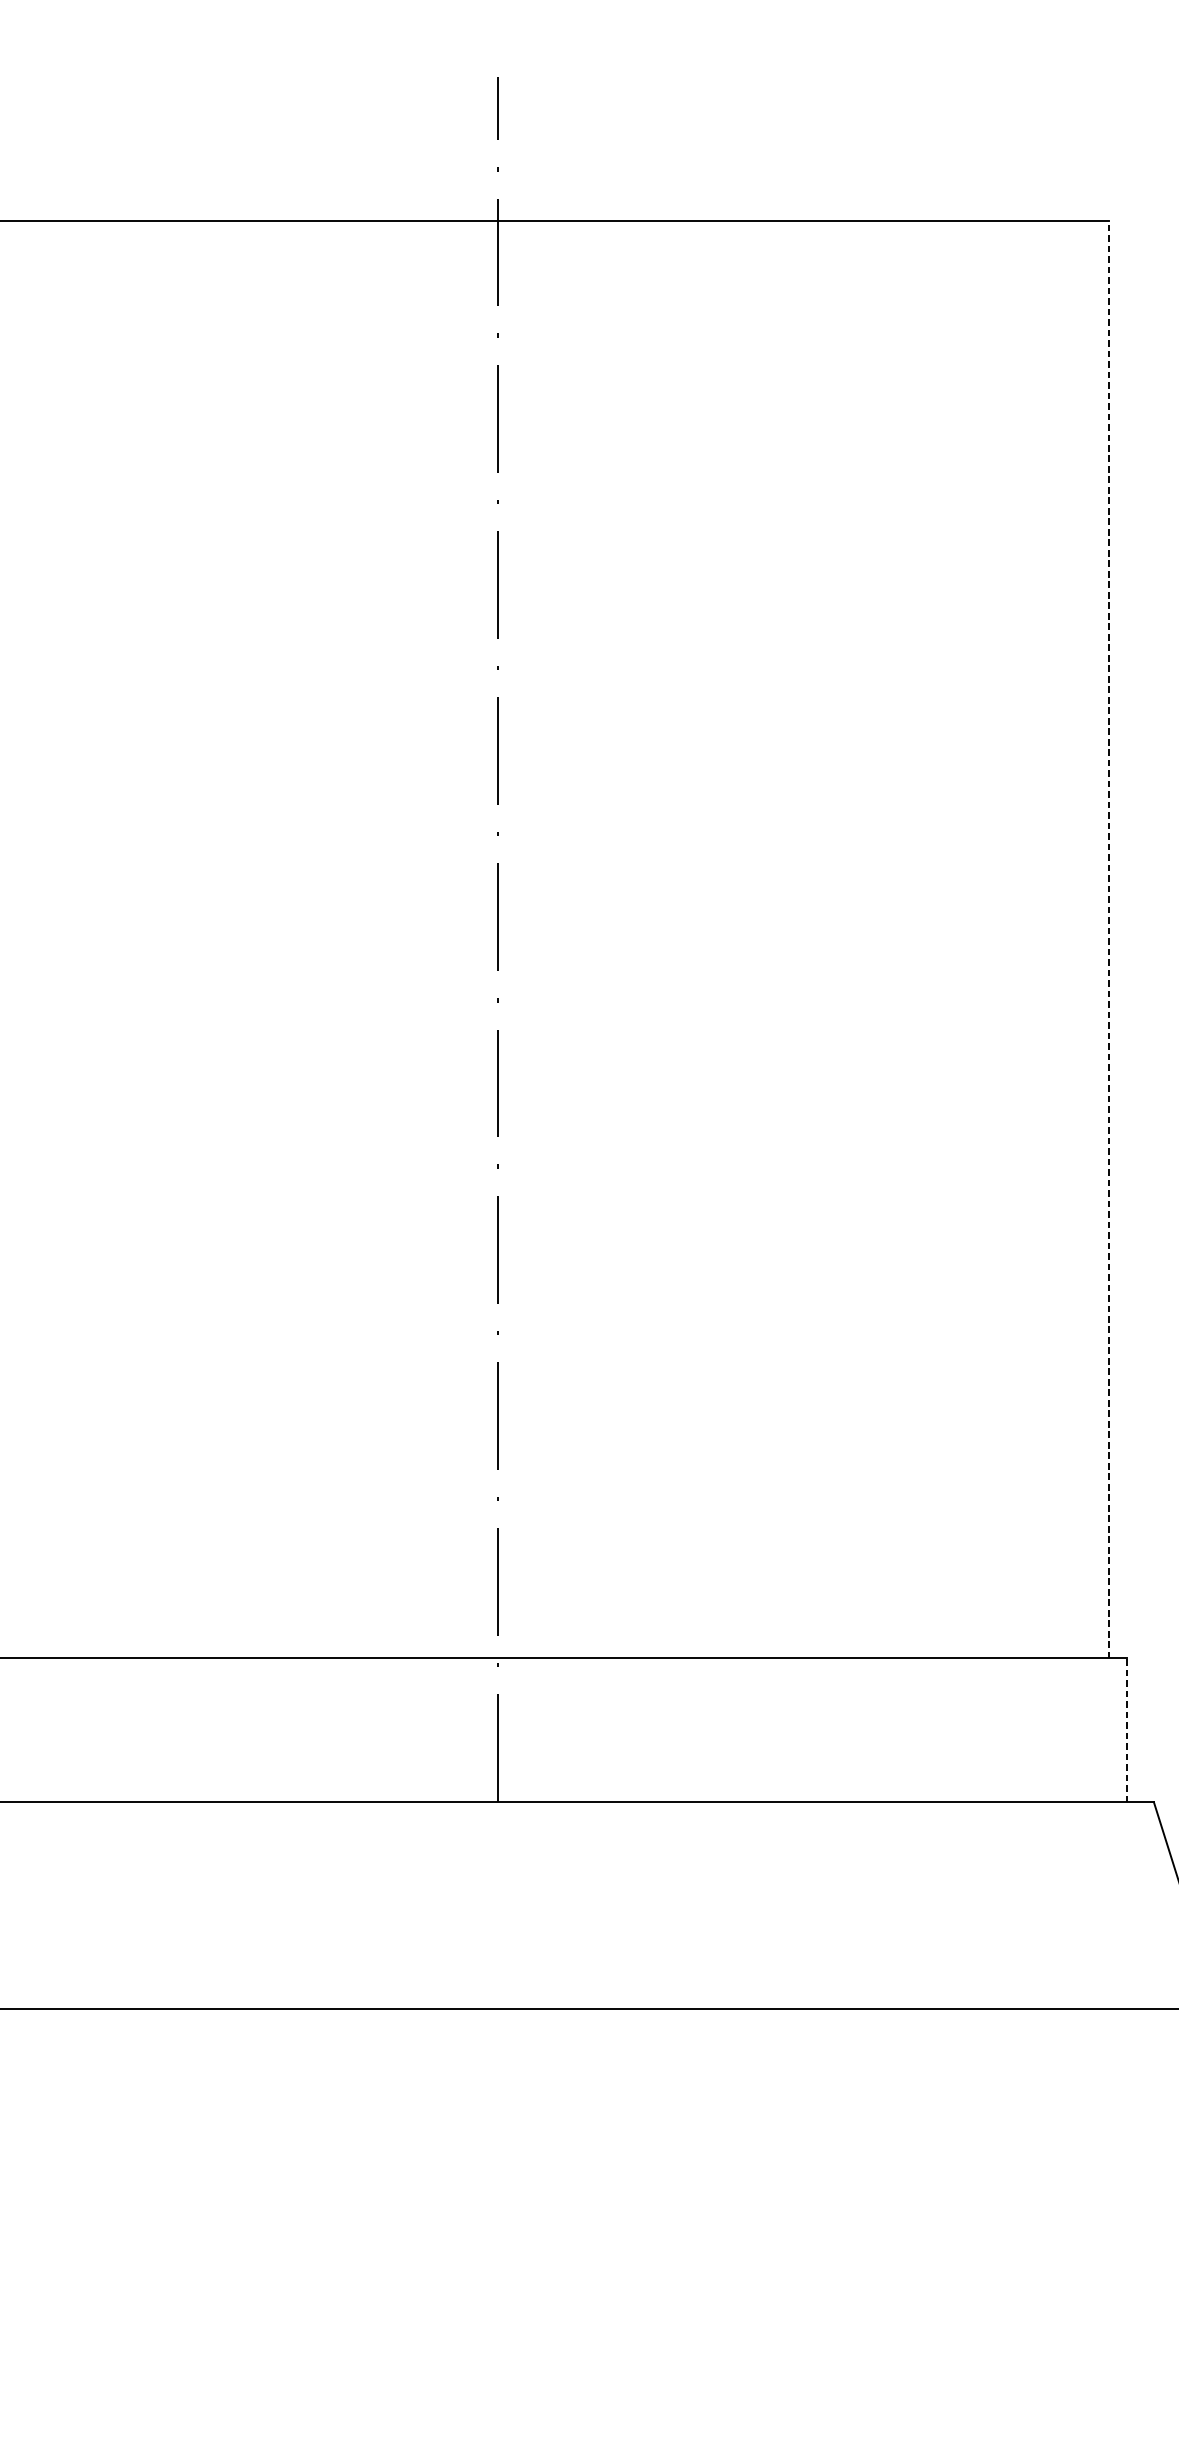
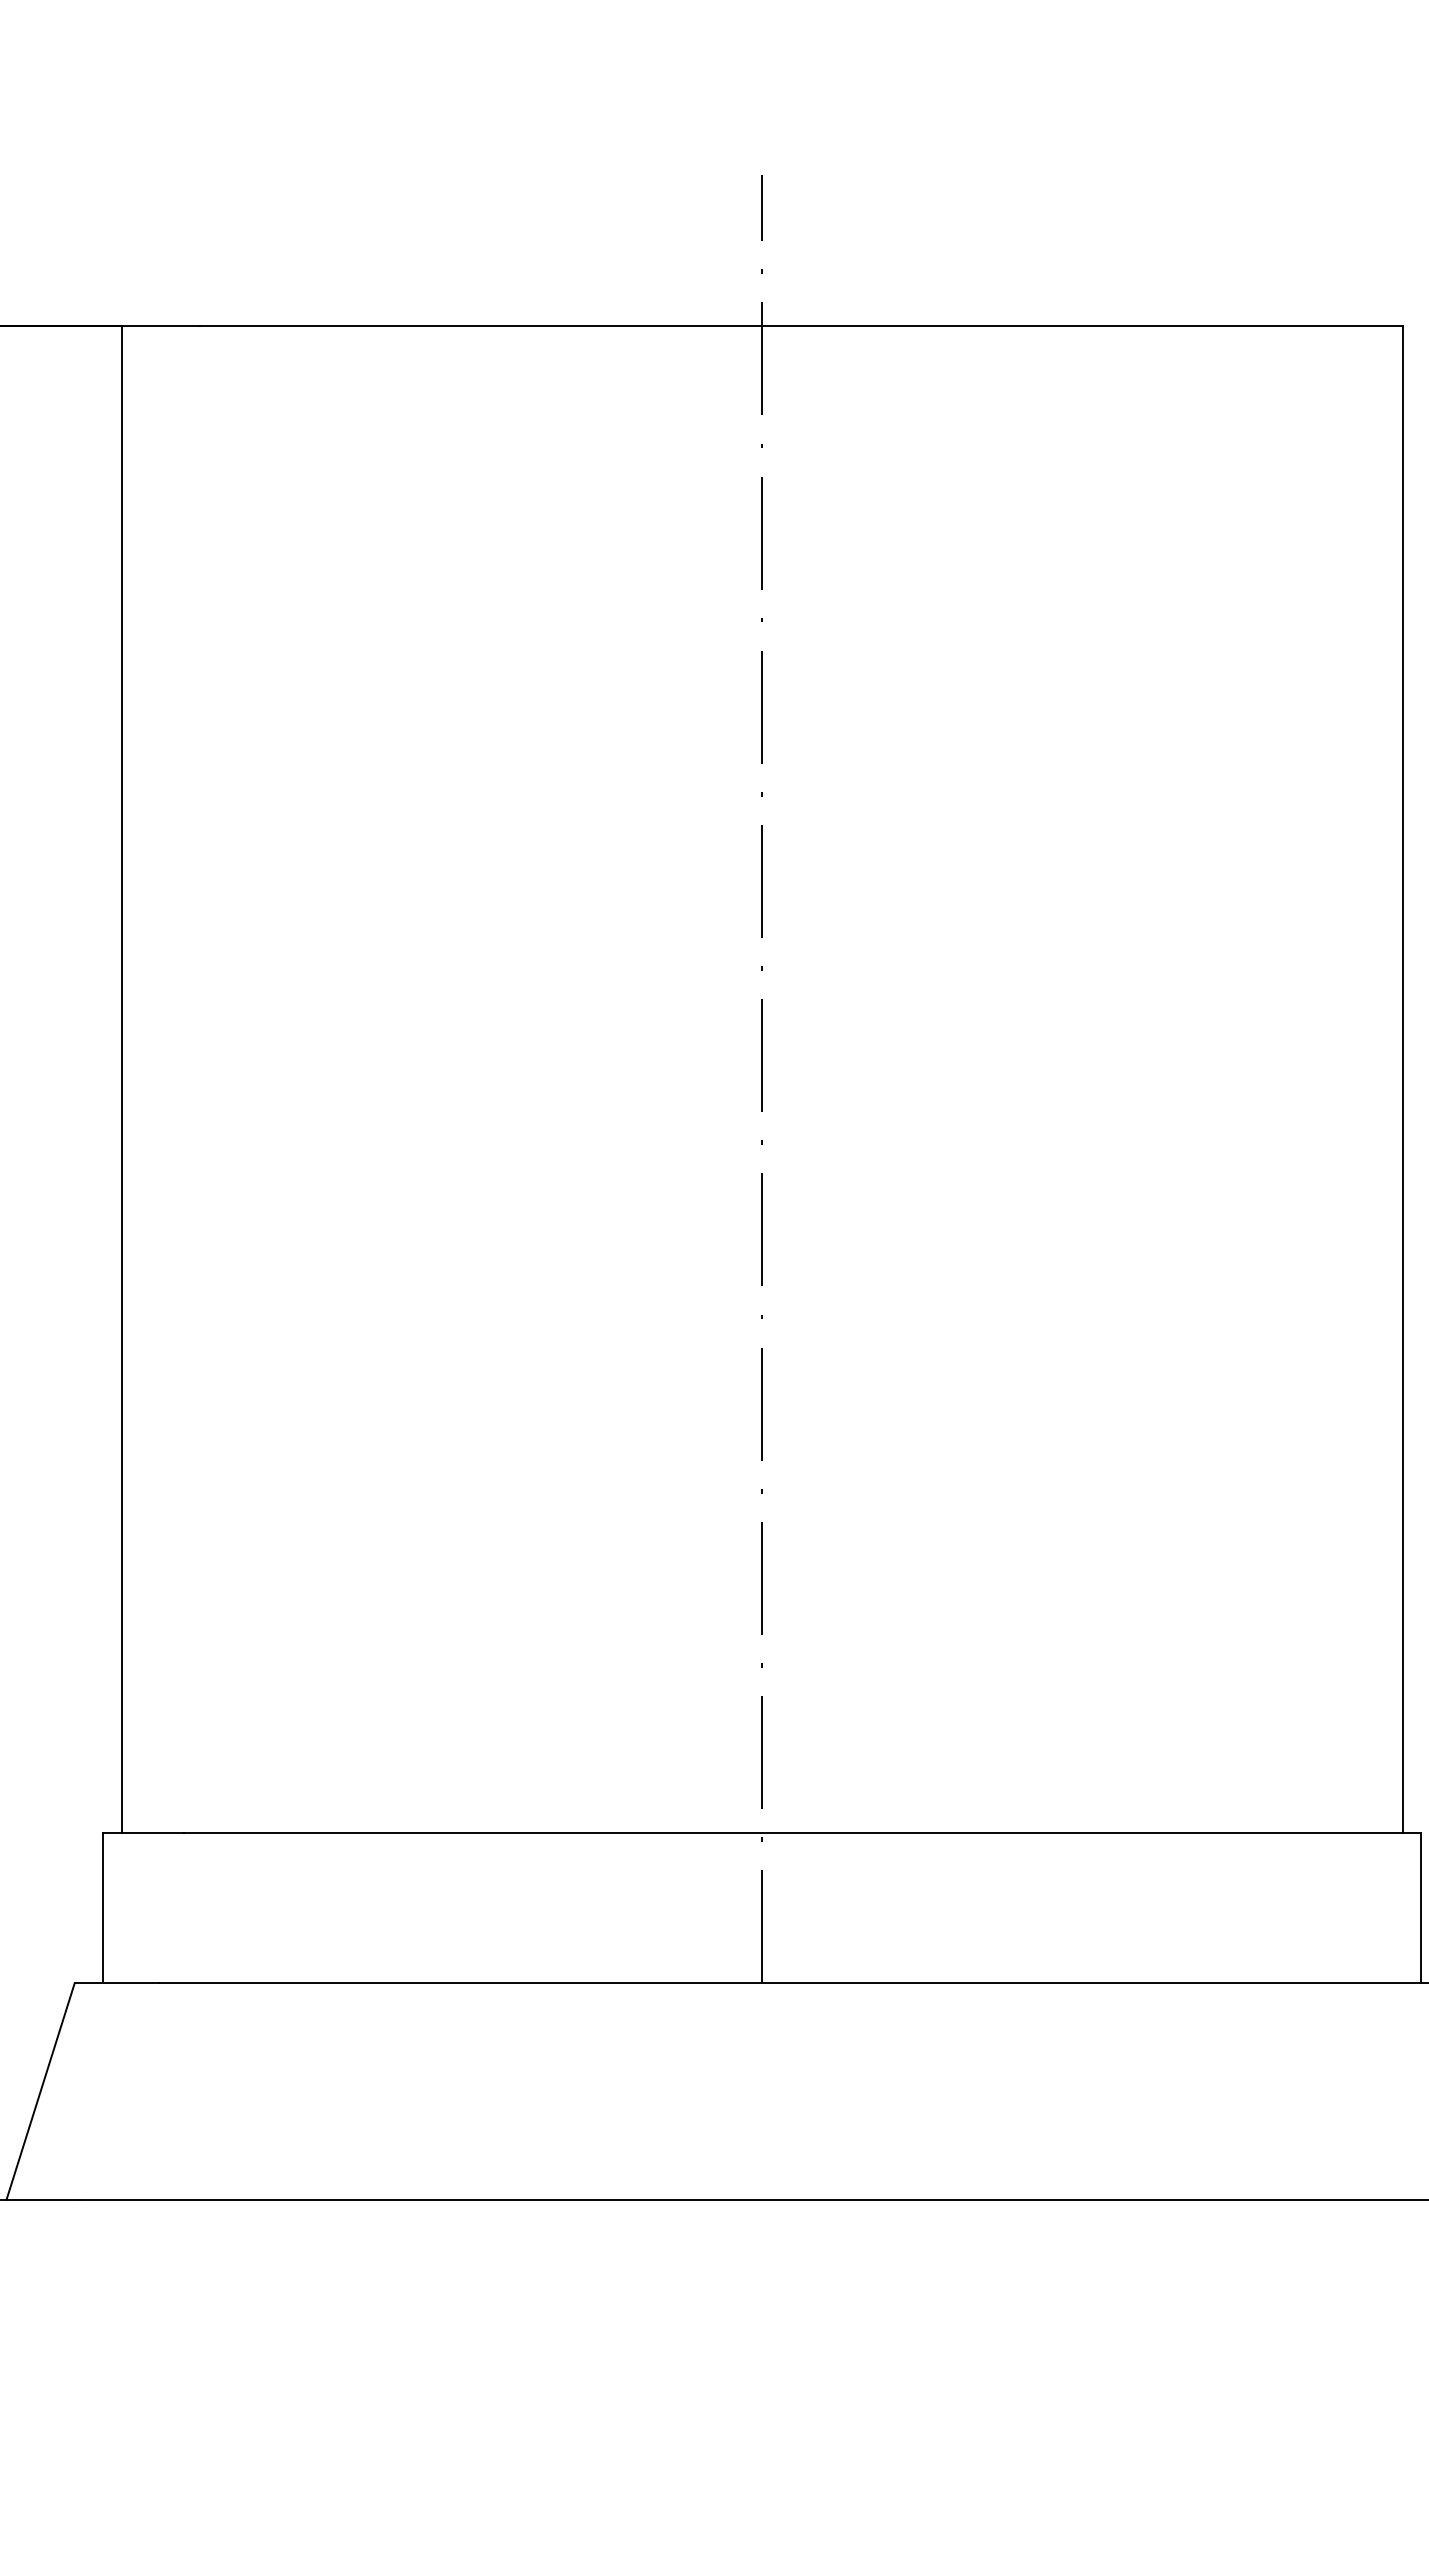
line: (1108, 939) -> (1402, 1078), dashed -> solid
line: (1127, 1729) -> (1421, 1907), dashed -> solid

